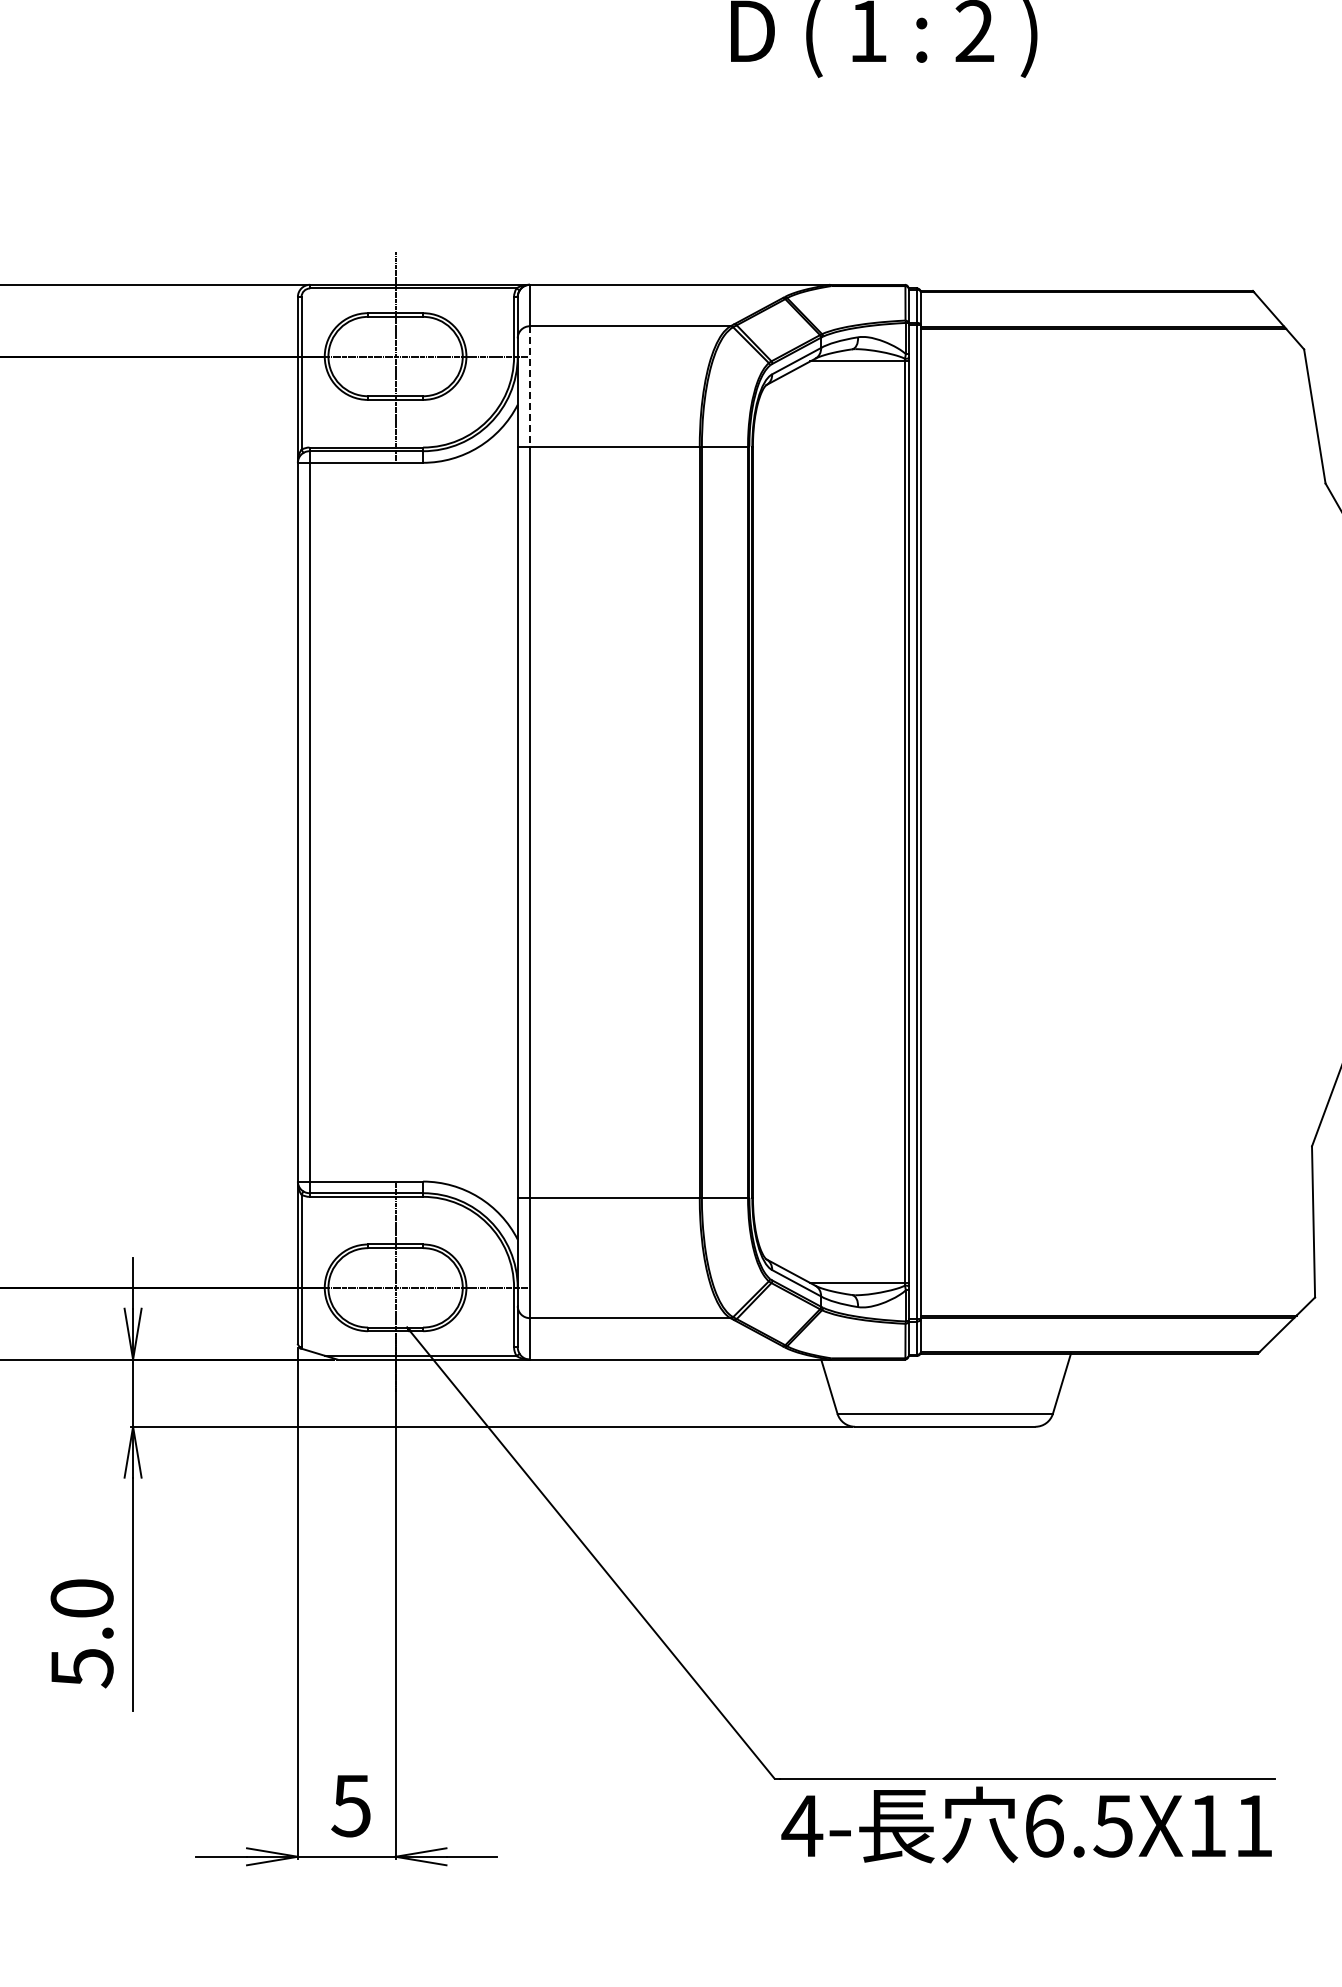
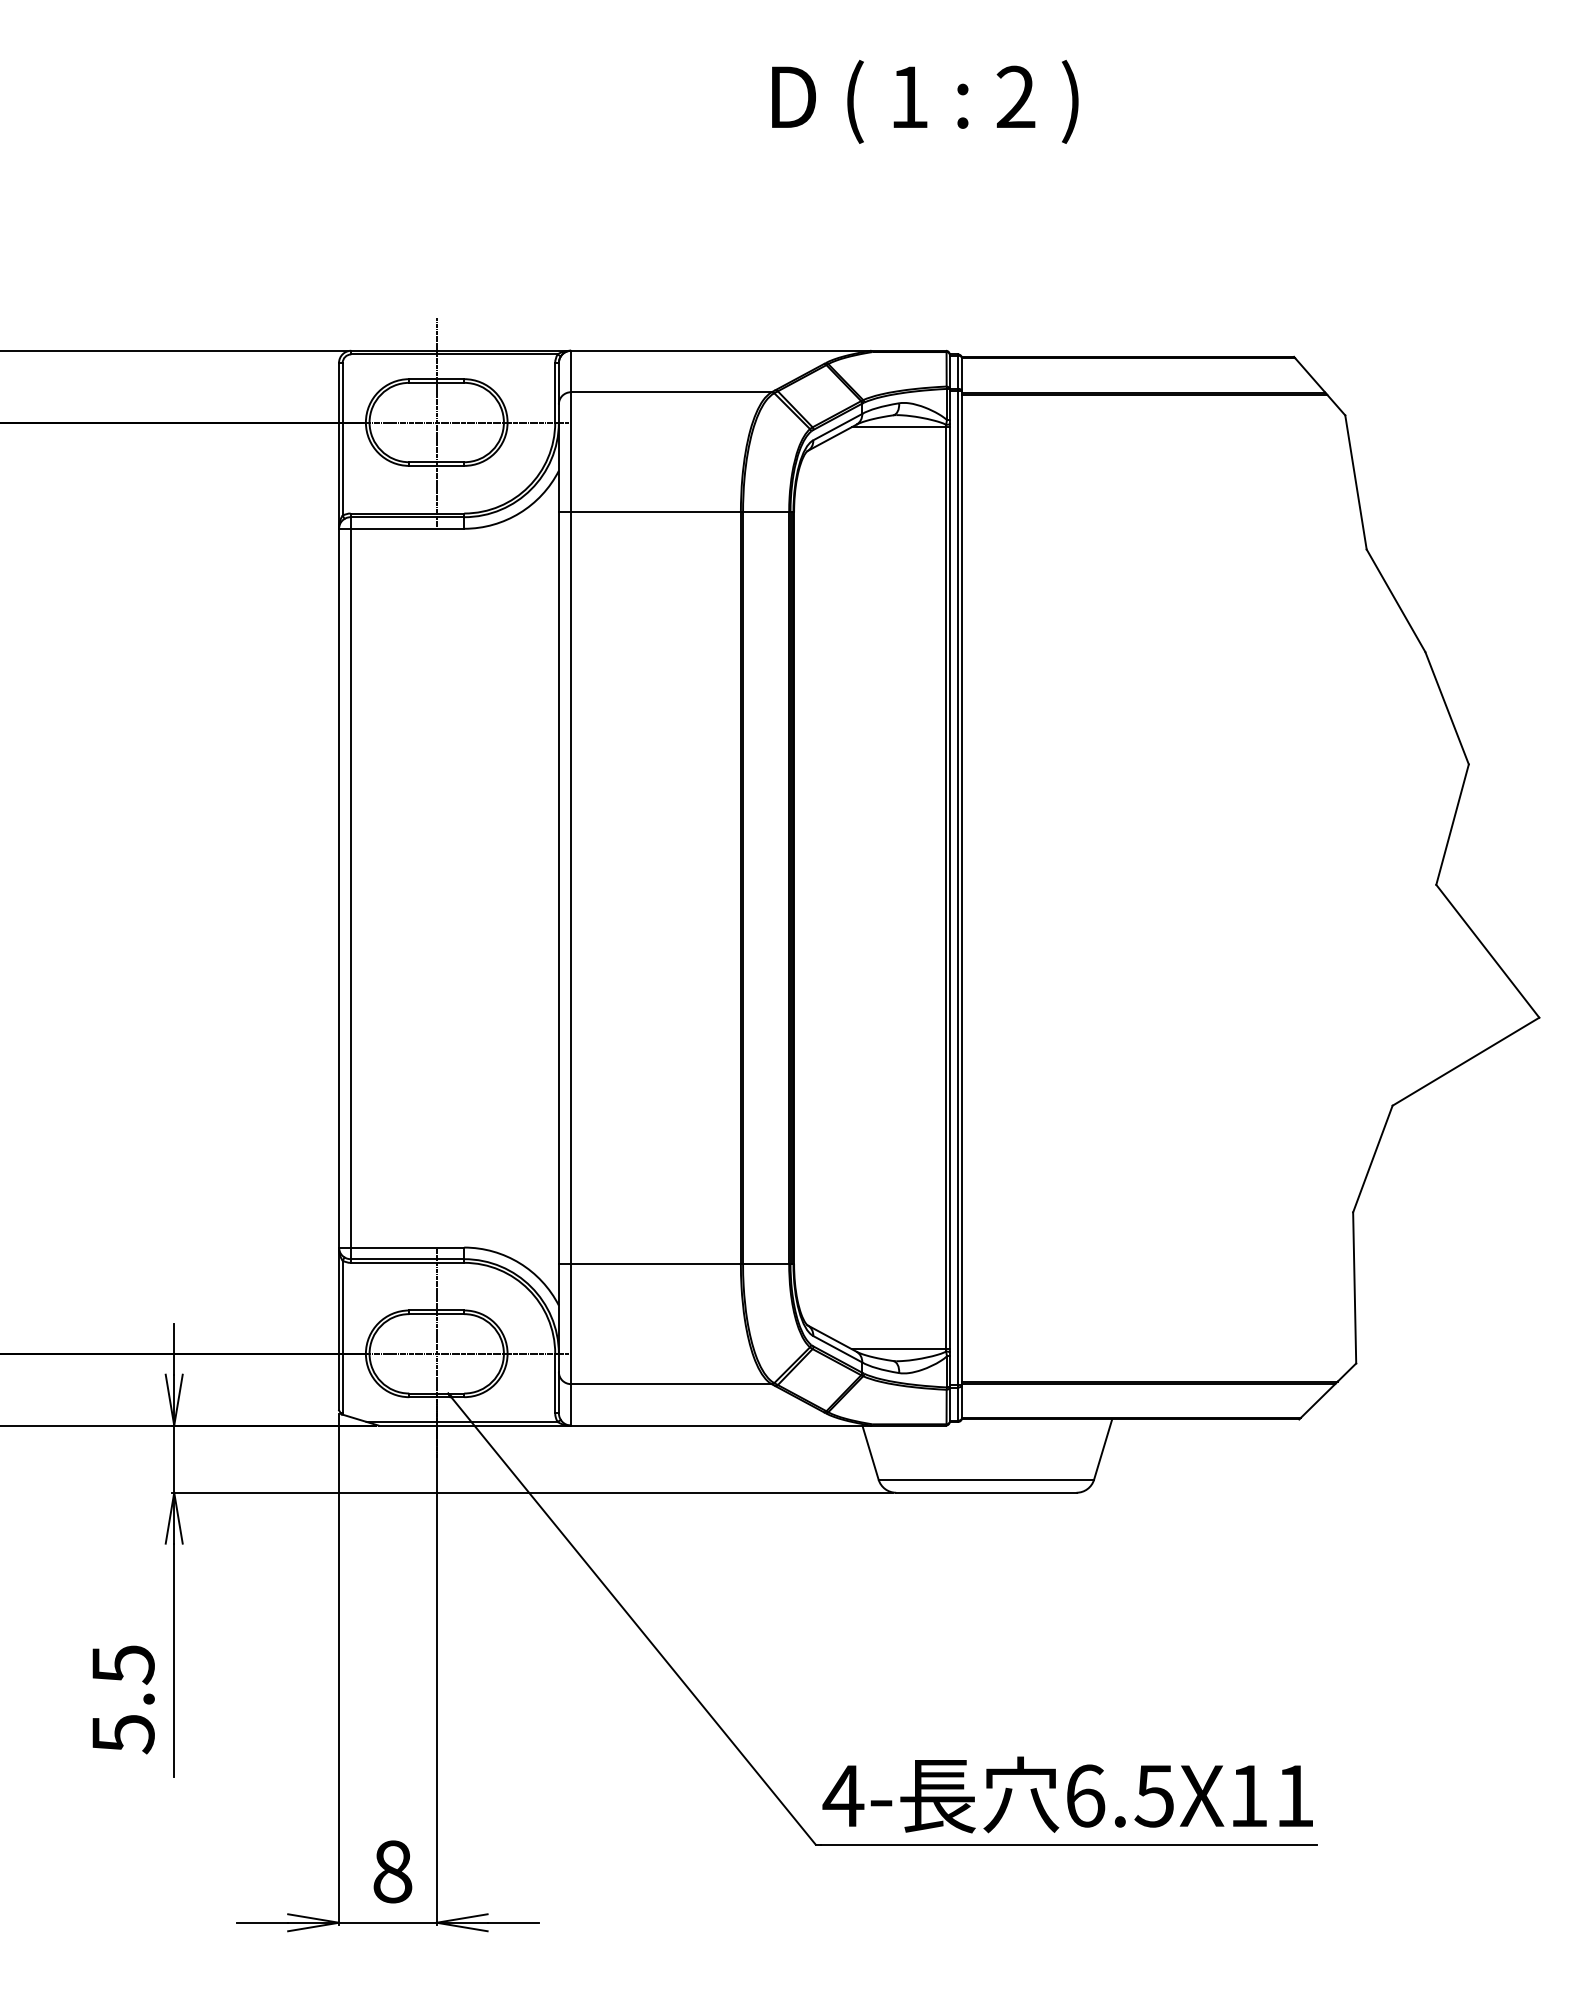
line: (530, 386) -> (571, 452), dashed -> solid
text: (81, 1598) -> (122, 1664), 5.0 -> 5.5
text: (351, 1805) -> (392, 1871), 5 -> 8
text: (1026, 1824) -> (1067, 1794), moved

